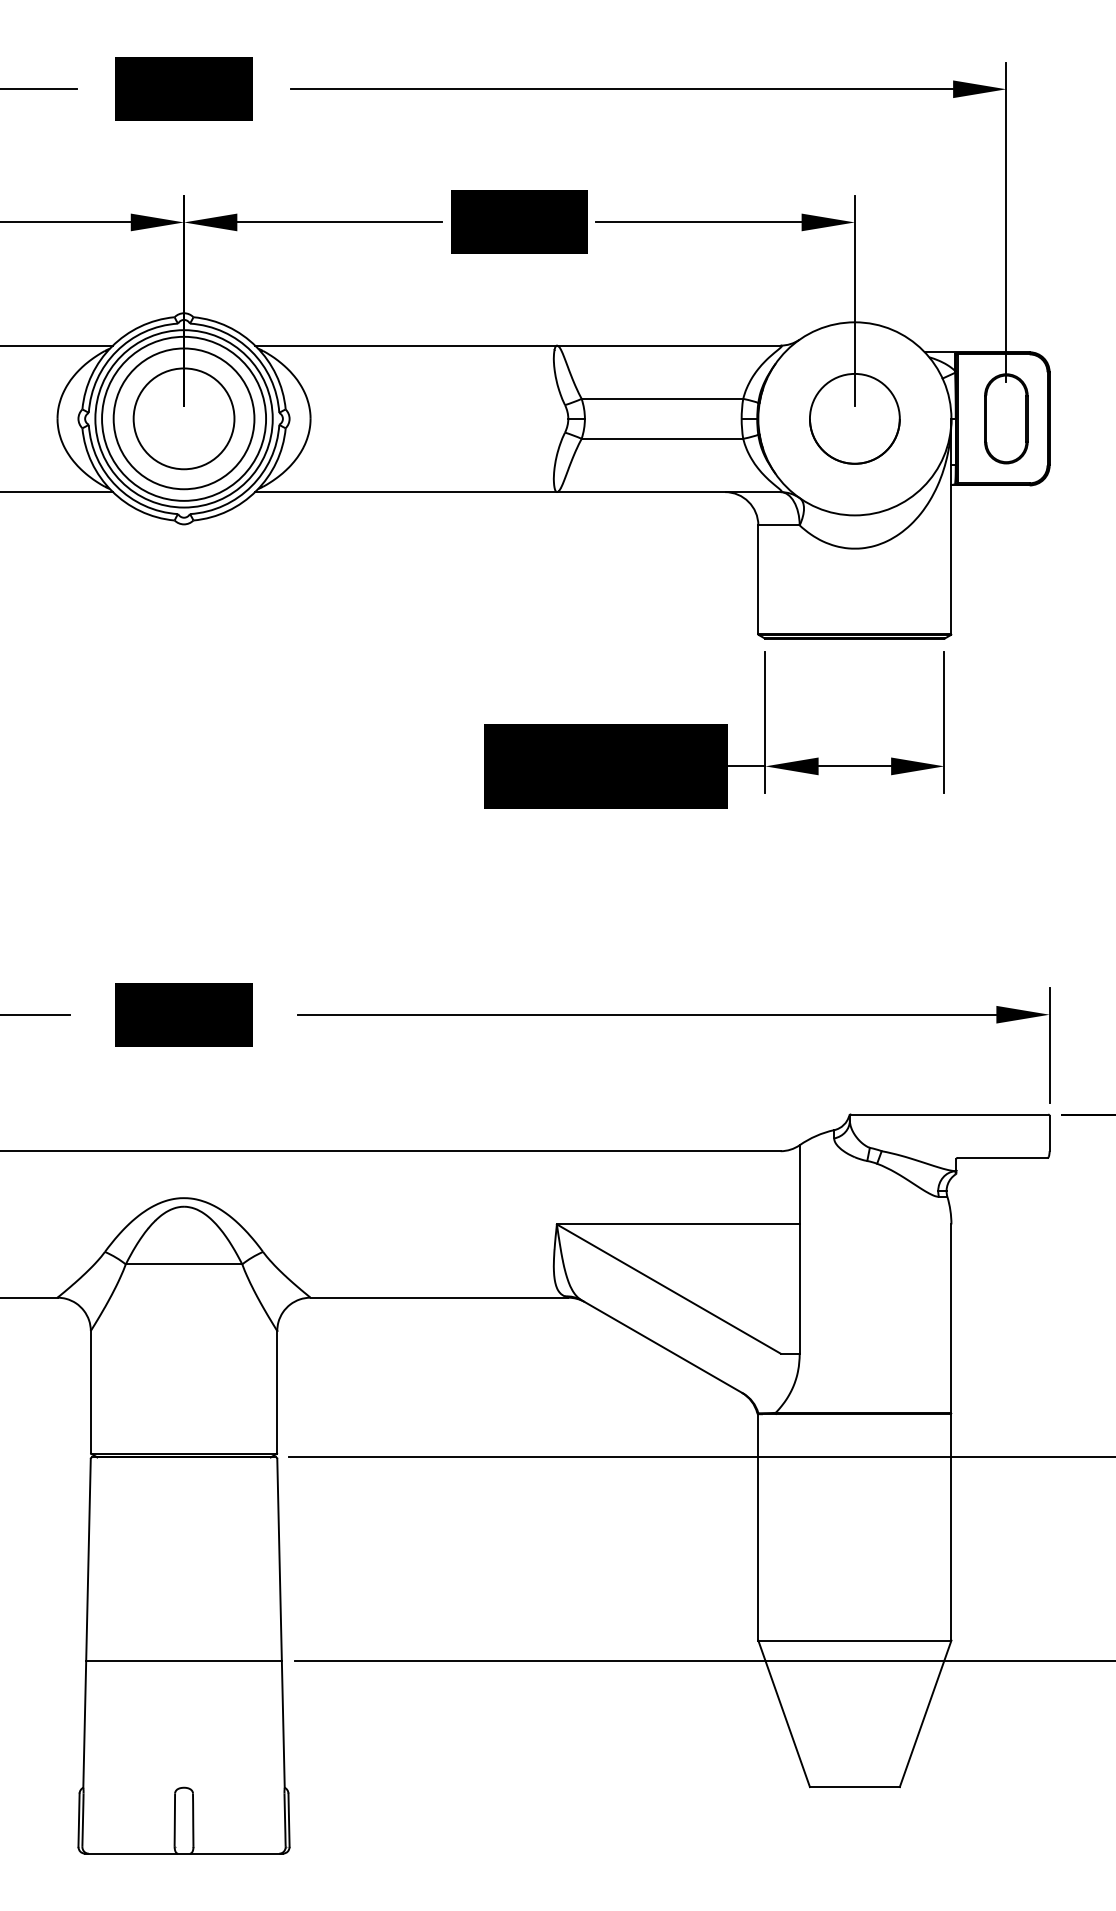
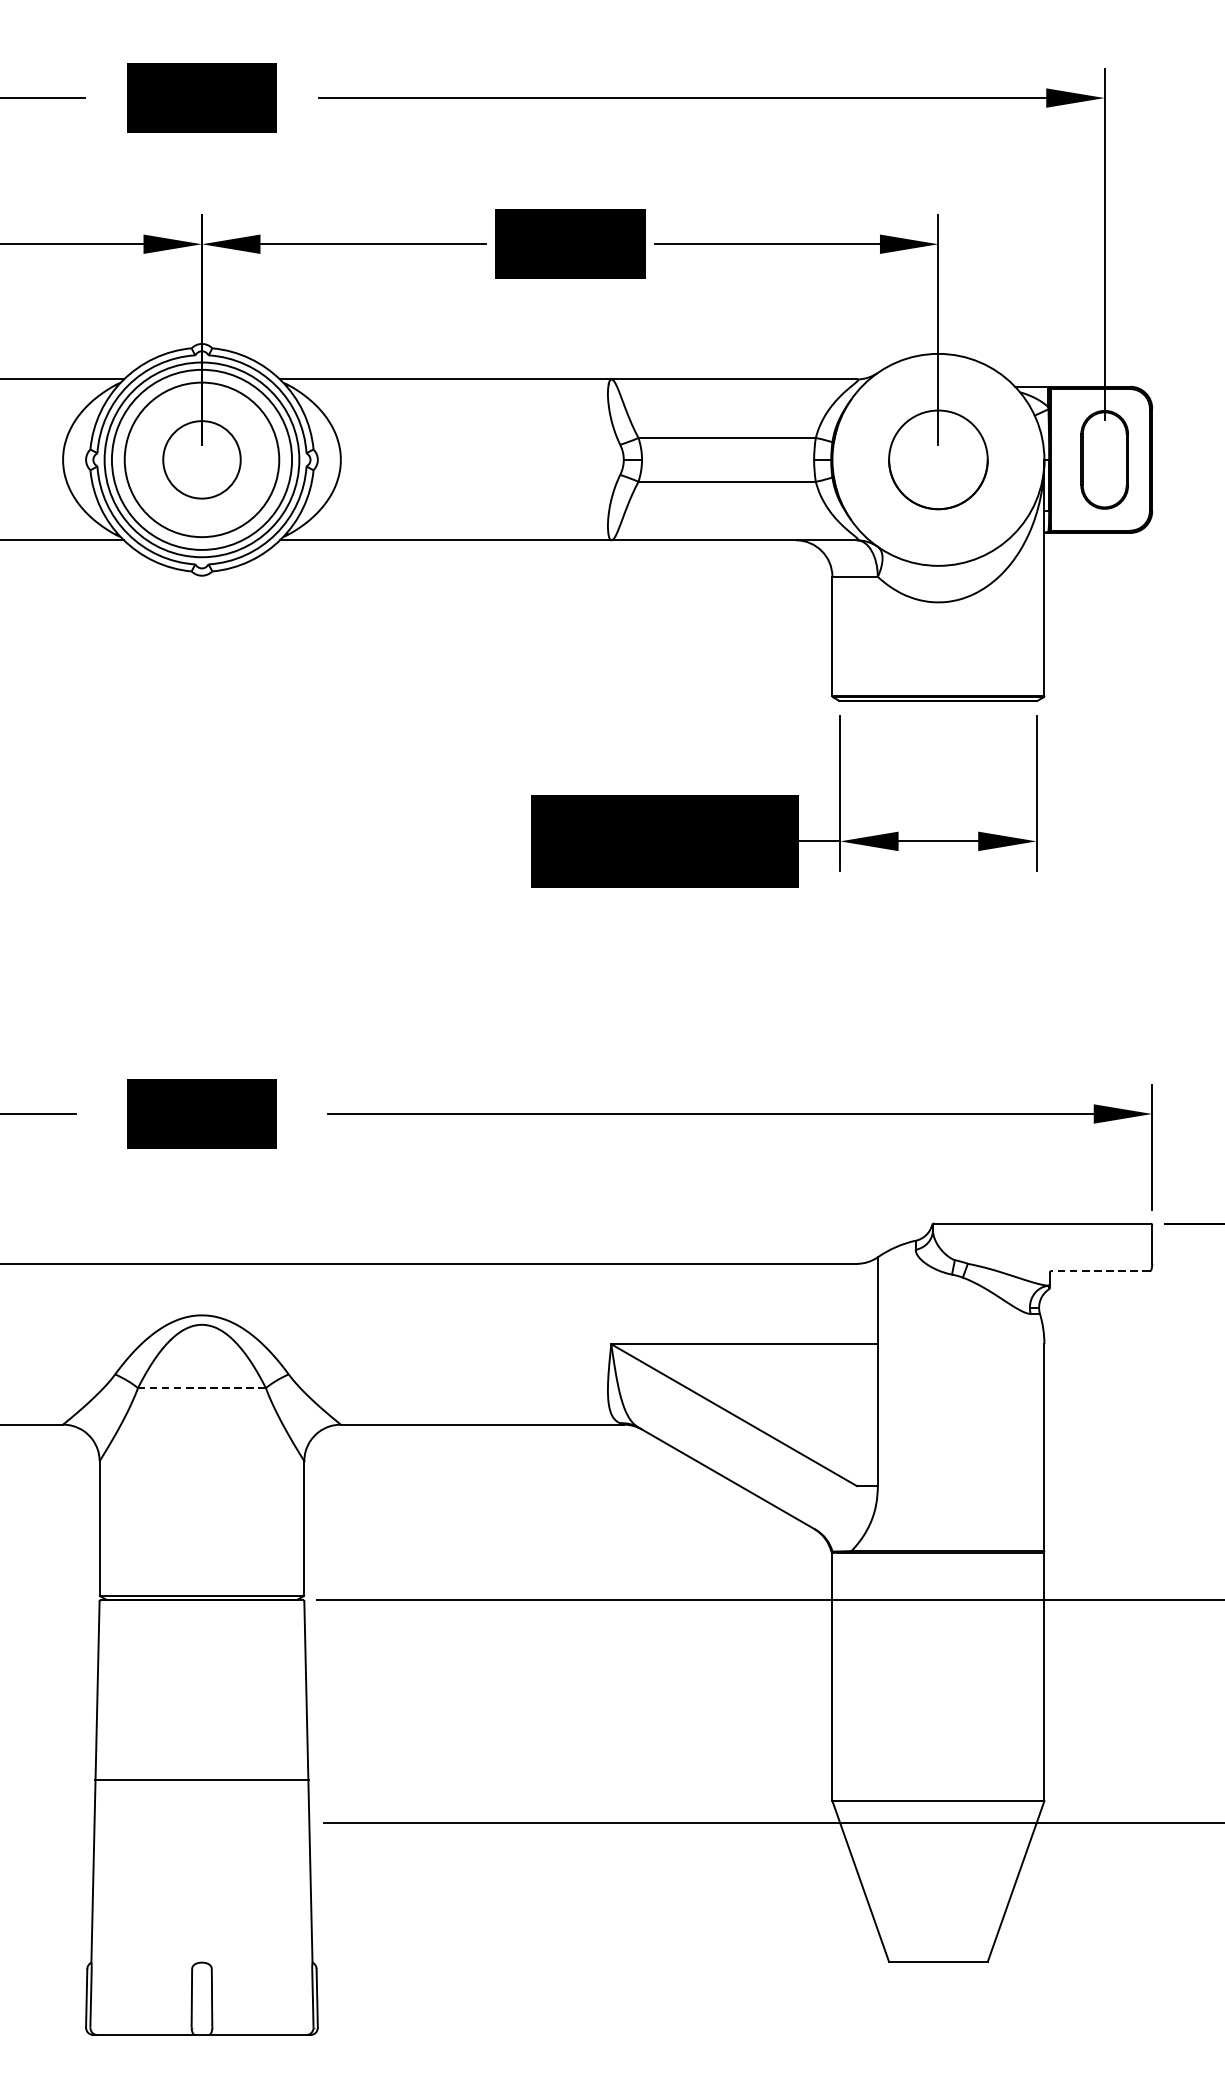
circle: (183, 418) -> (201, 459), size x0.7
line: (1002, 1157) -> (1100, 1270), solid -> dashed
line: (183, 1264) -> (201, 1388), solid -> dashed
line: (183, 1660) -> (201, 1780), moved

